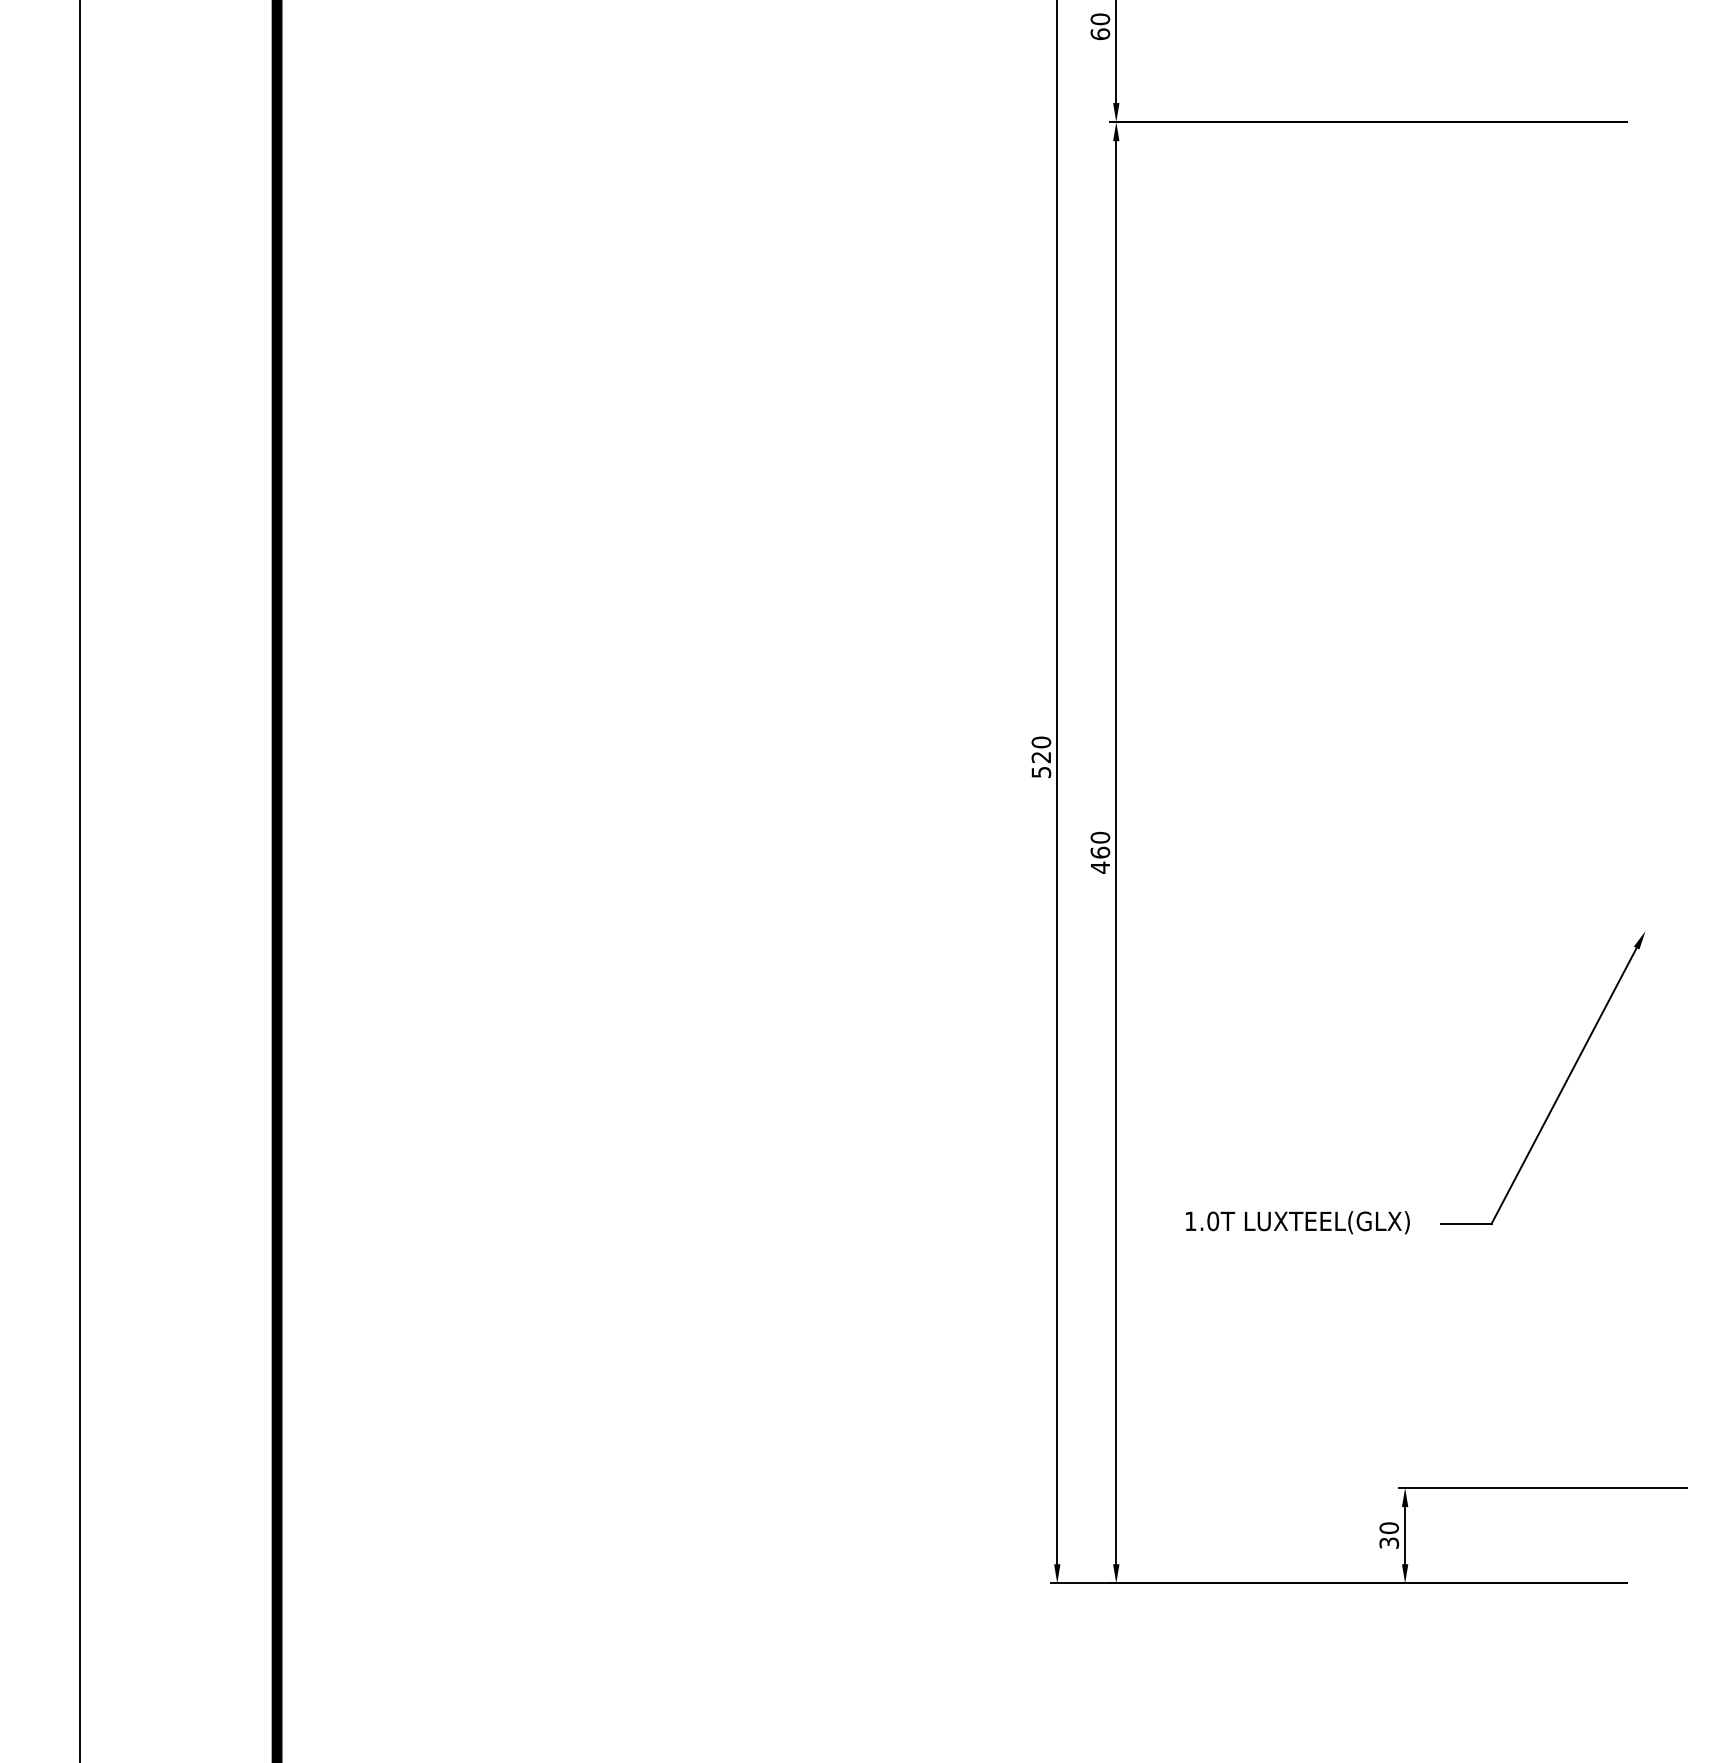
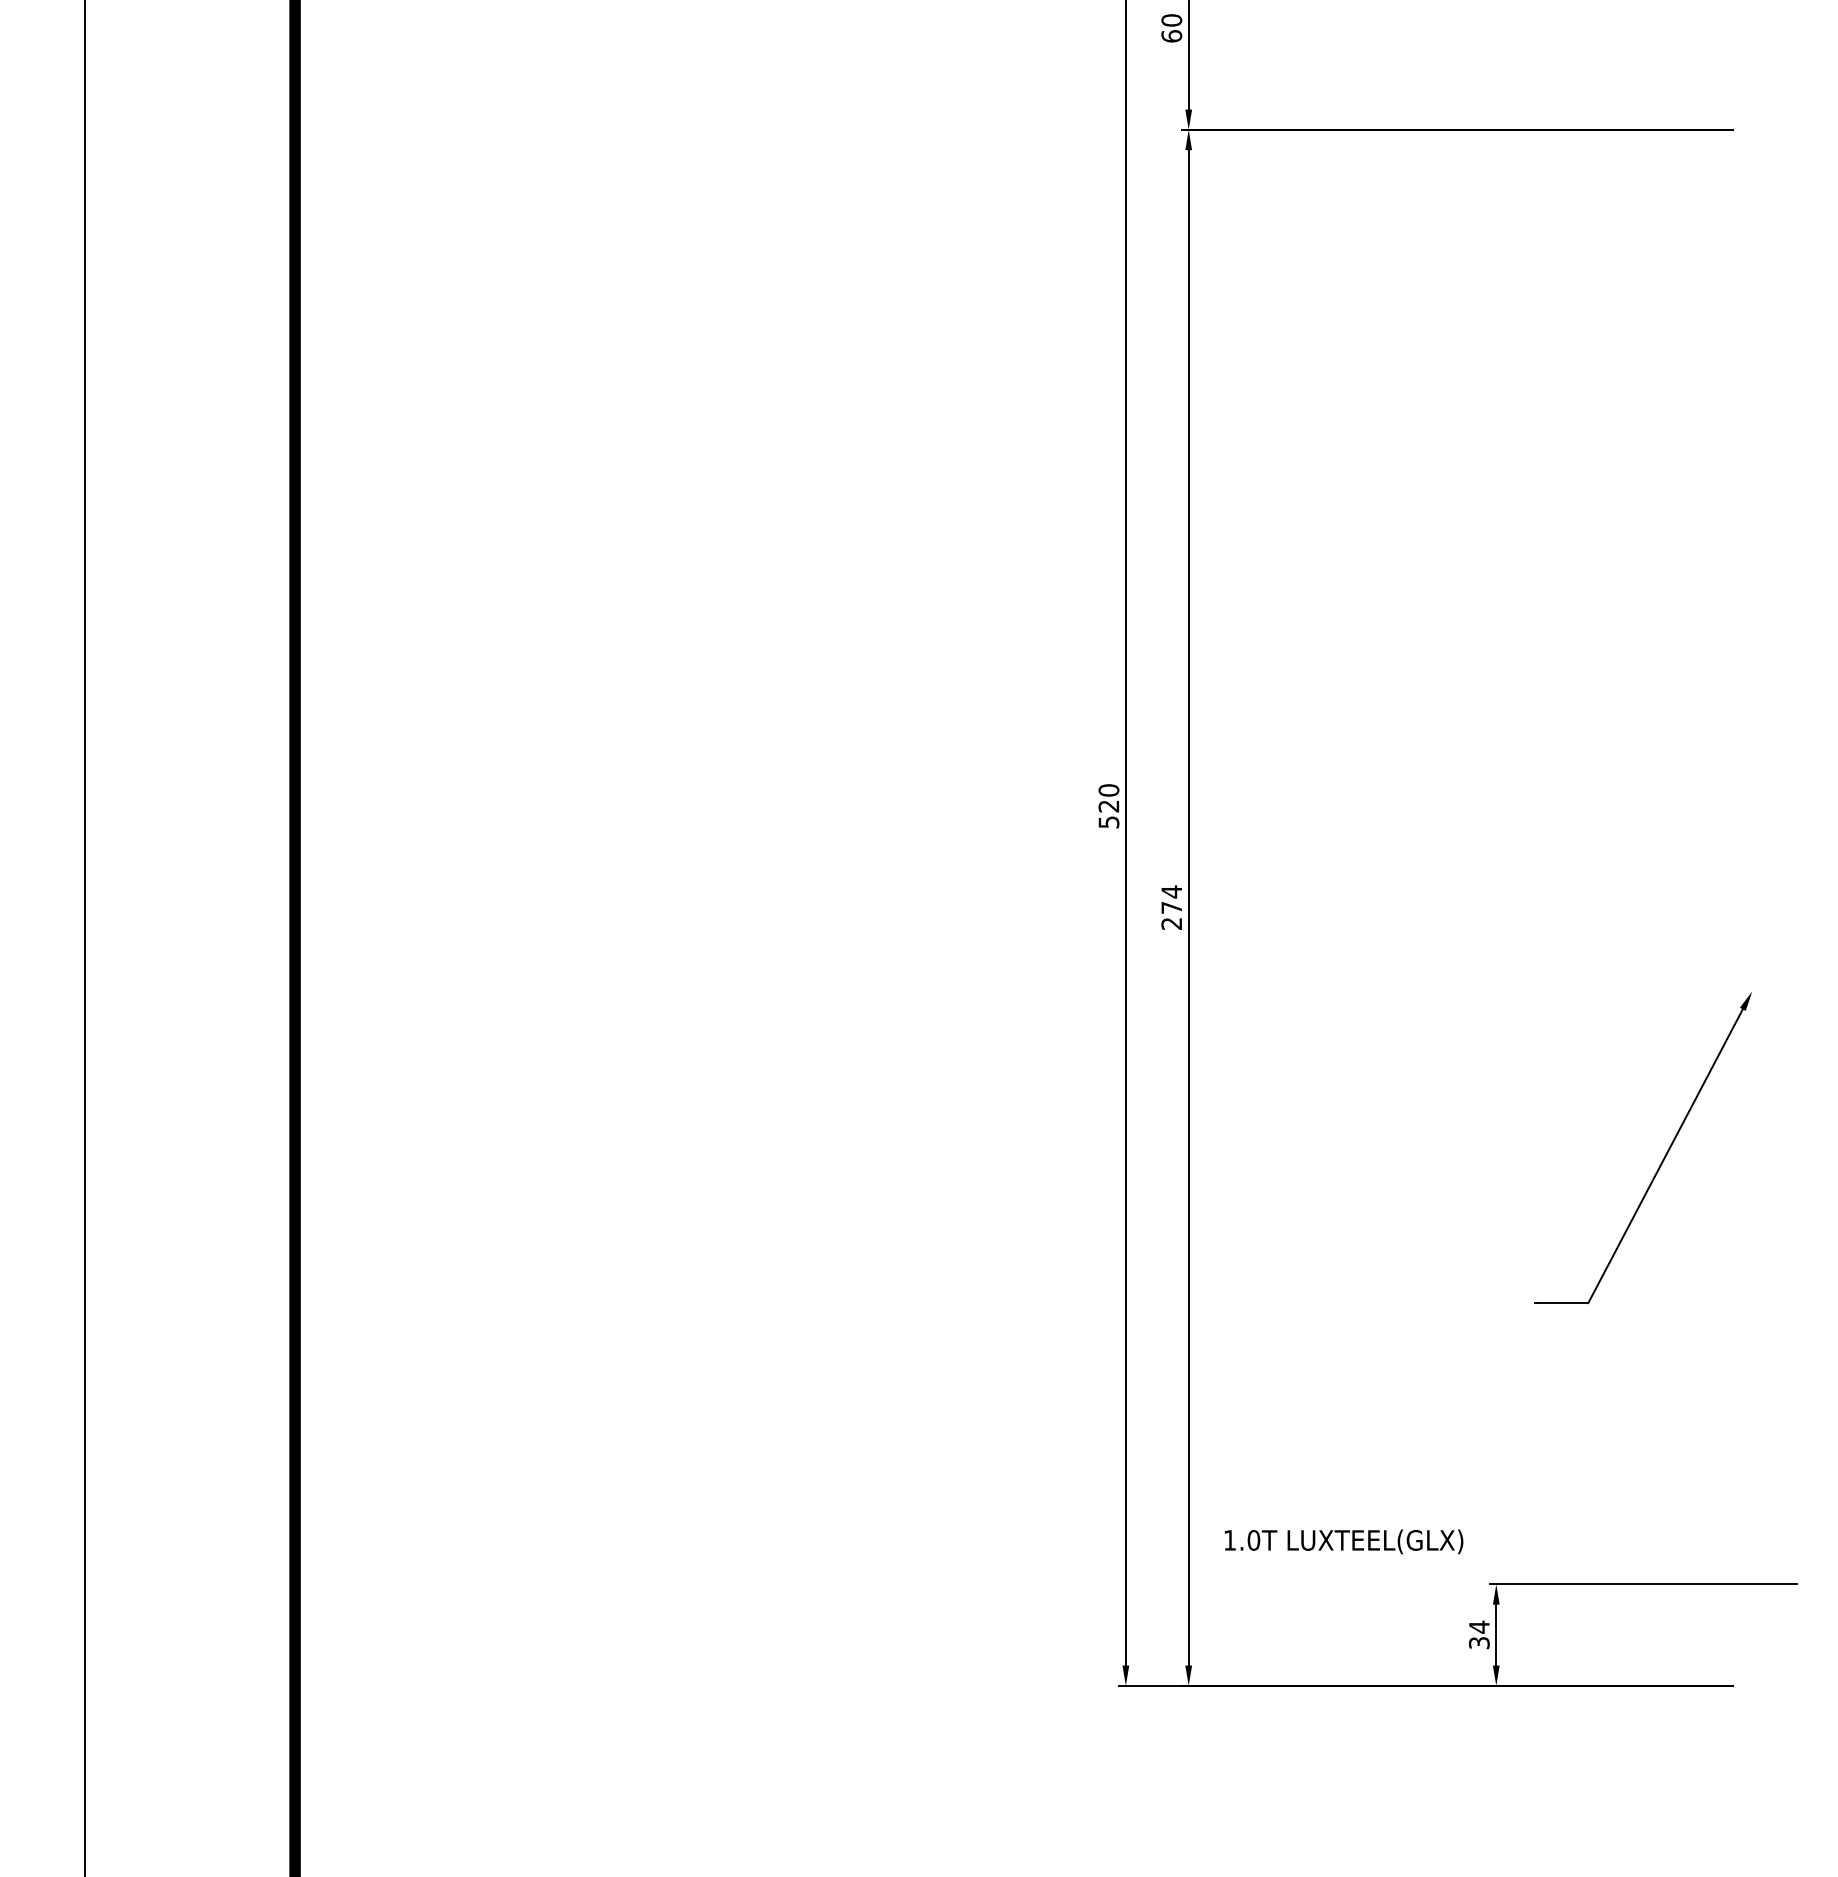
text: (1100, 852) -> (1171, 907), 460 -> 274
text: (1297, 1222) -> (1343, 1541), moved
text: (1389, 1527) -> (1479, 1626), 30 -> 34

